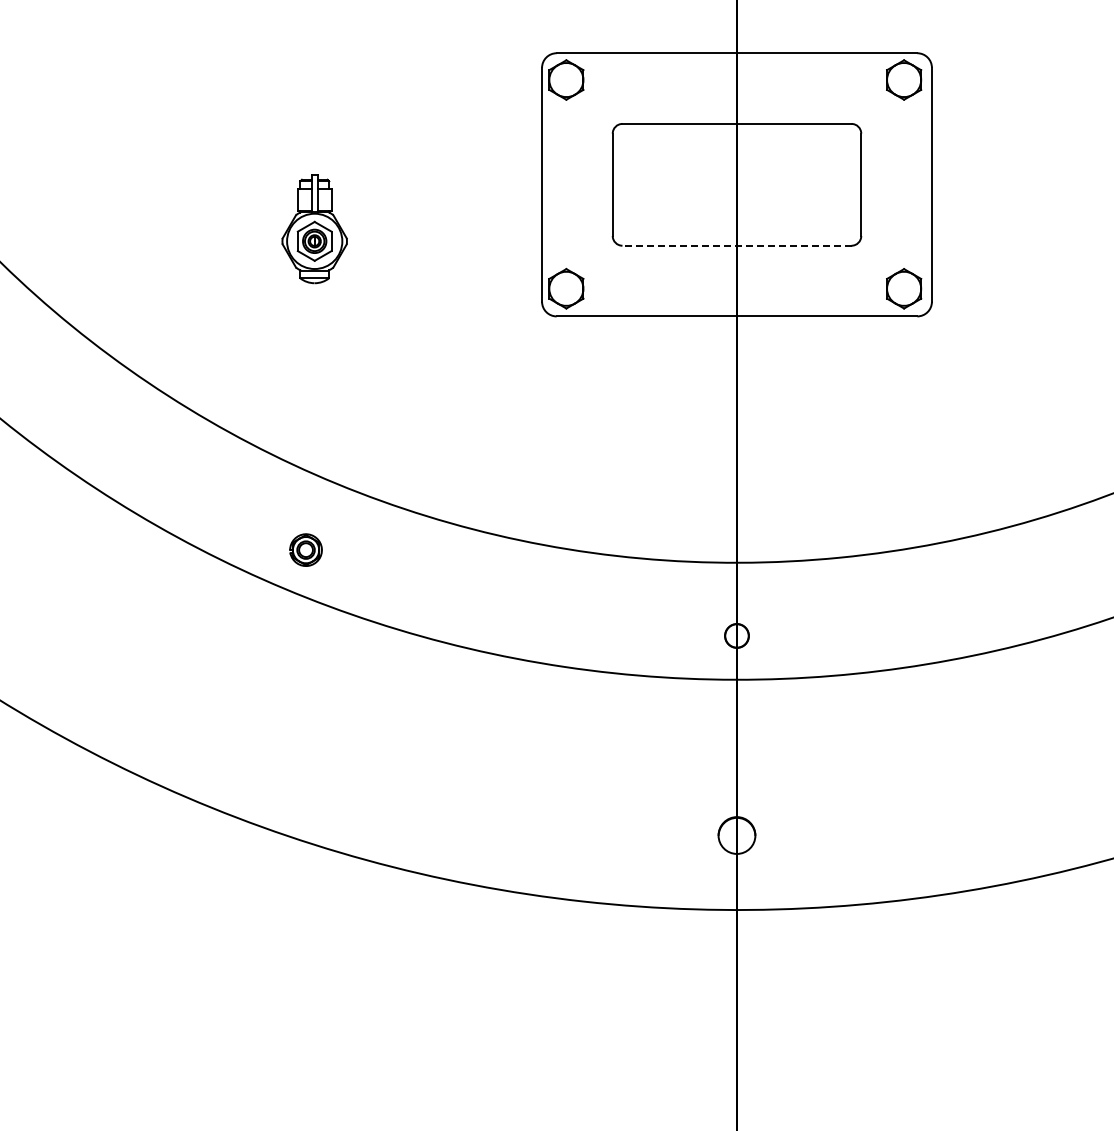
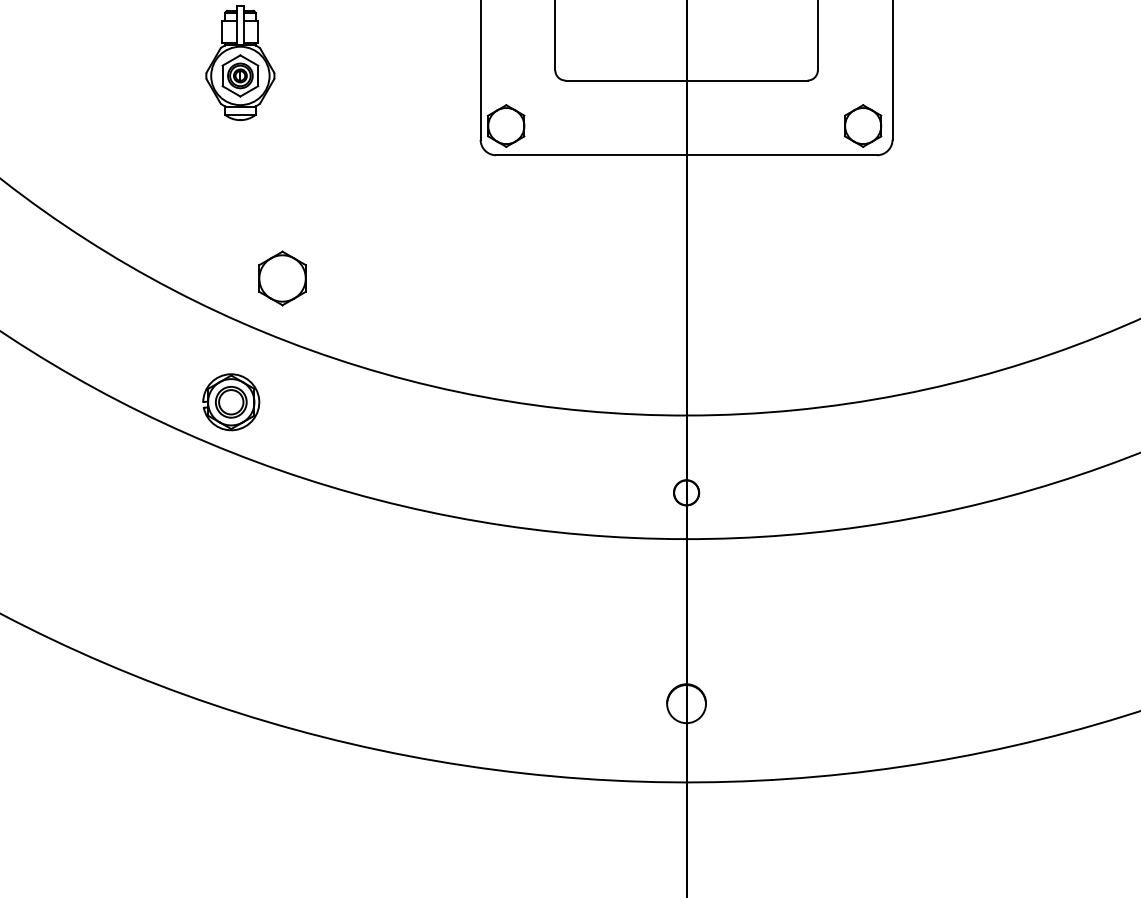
line: (737, 245) -> (687, 80), dashed -> solid
part: (354, 432) -> (282, 277), added
part: (305, 549) -> (230, 401), size x1.67

